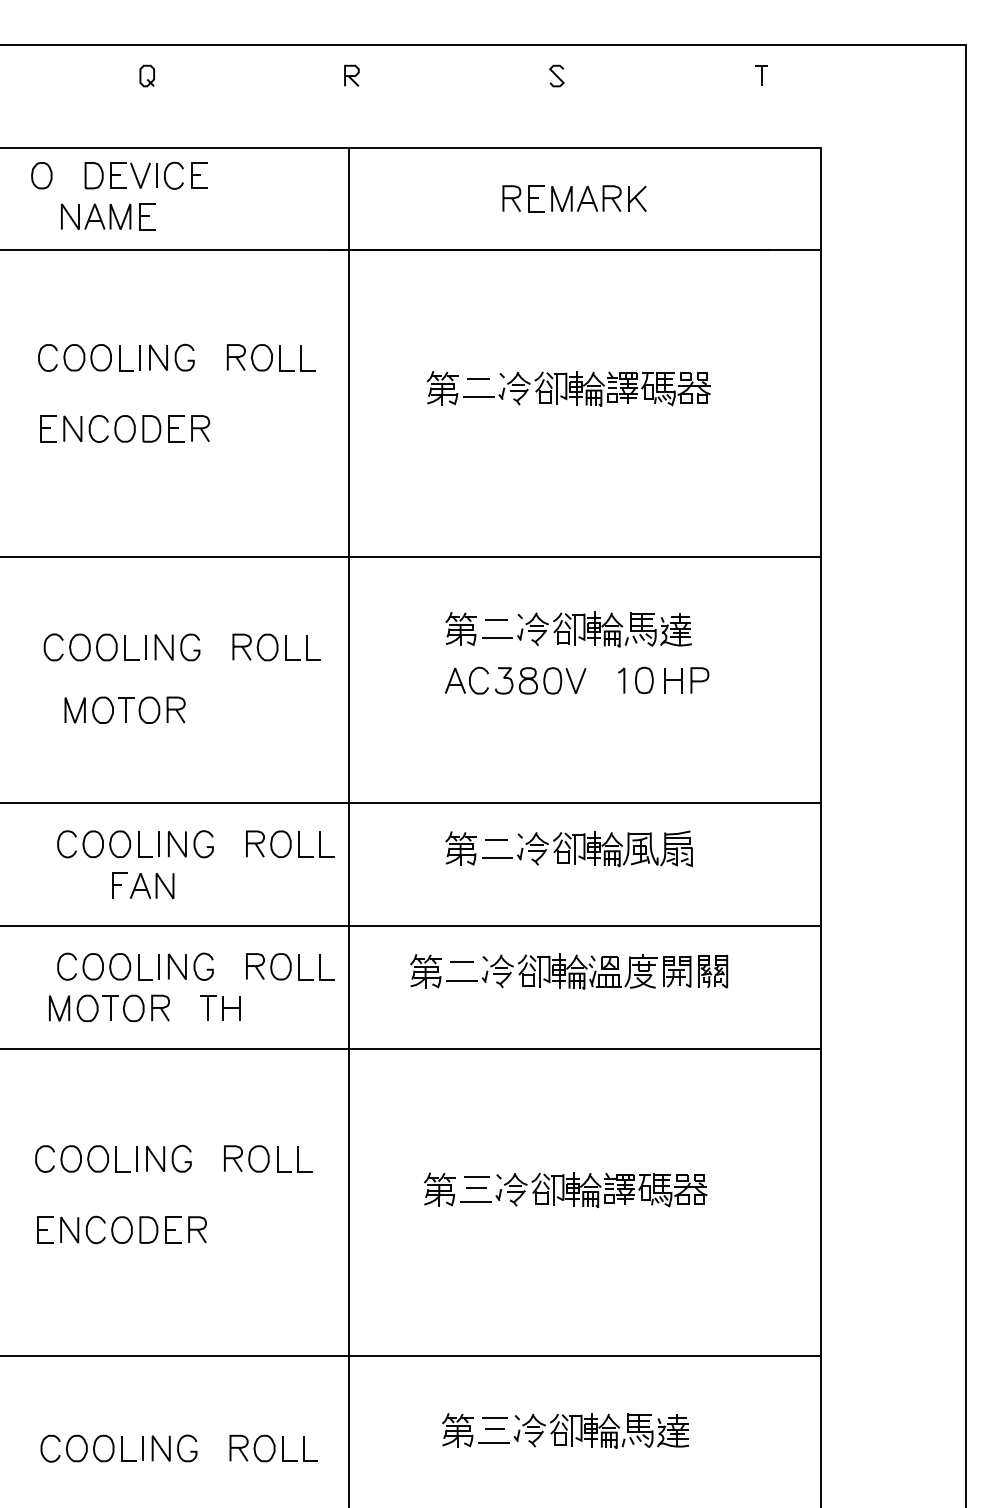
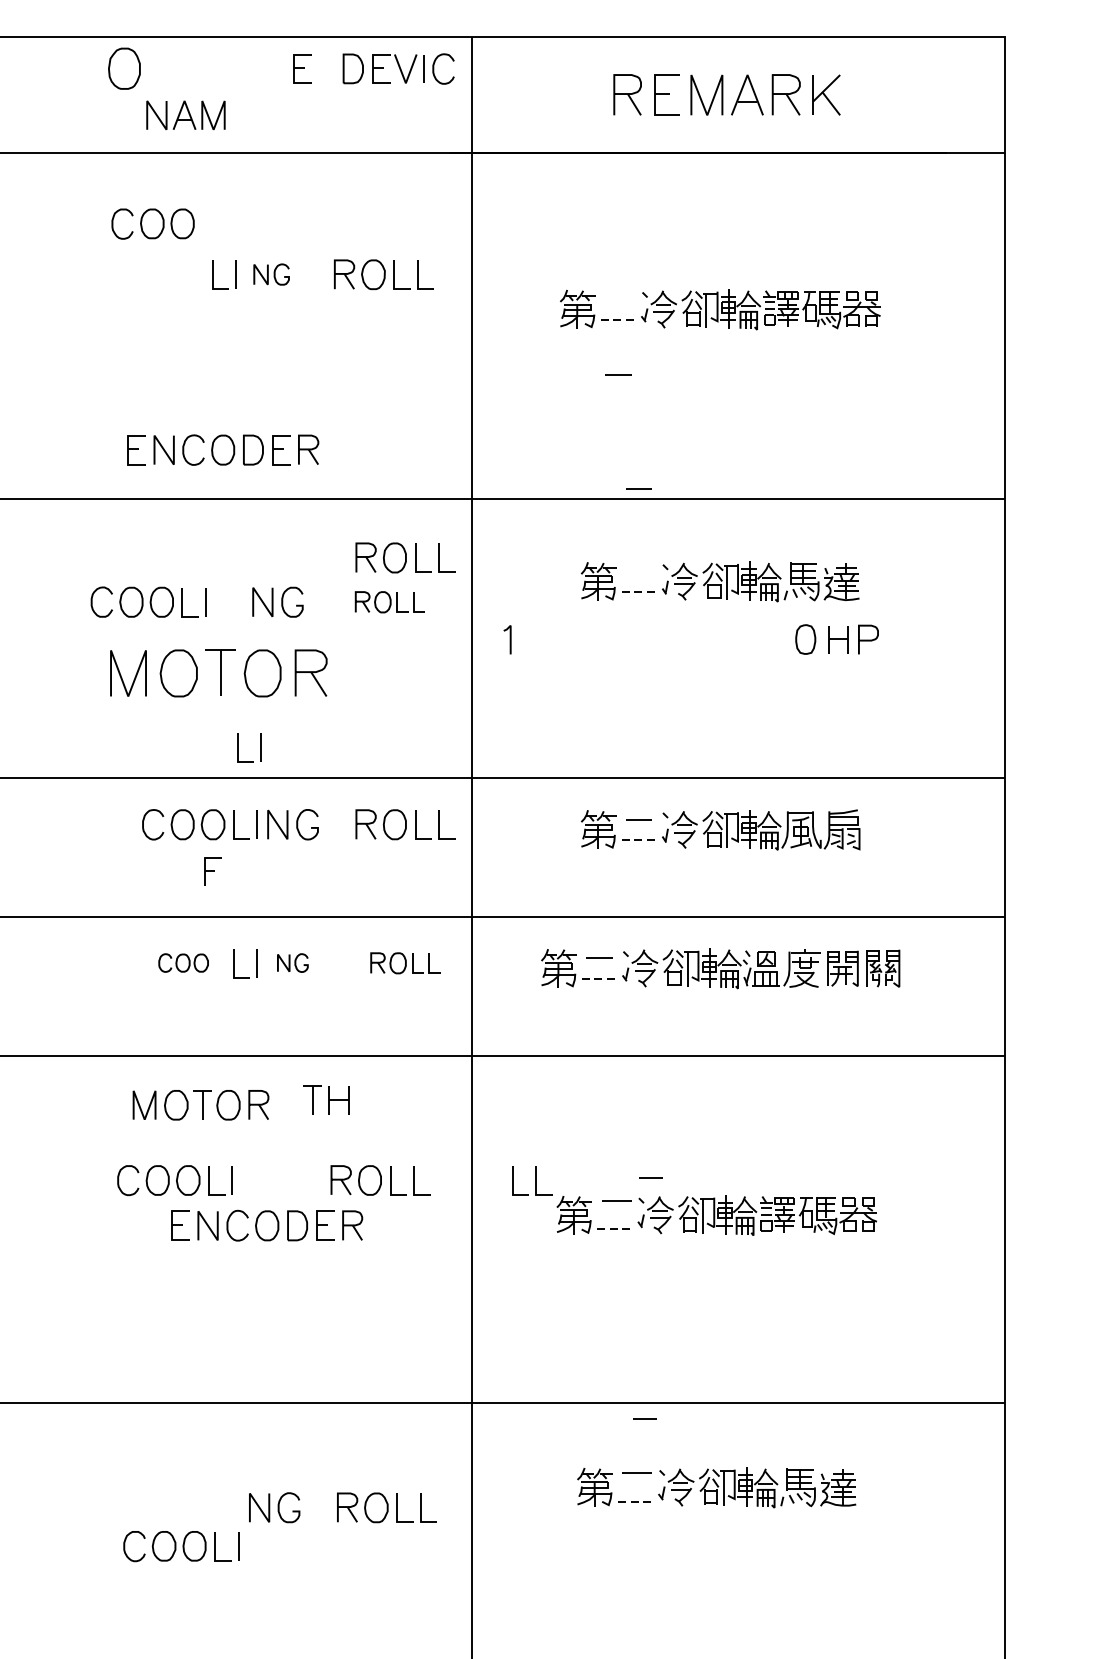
part: (41, 175) -> (124, 68), size x1.4
part: (133, 175) -> (397, 68), moved
part: (574, 198) -> (726, 94), size x1.4
part: (147, 216) -> (244, 115), removed
part: (74, 357) -> (152, 223), moved
part: (171, 357) -> (271, 274), size x0.7
line: (478, 378) -> (618, 373), moved
line: (478, 397) -> (618, 319), solid -> dashed
part: (125, 428) -> (223, 449), moved
part: (290, 607) -> (405, 557), added
line: (496, 619) -> (638, 488), moved
line: (497, 638) -> (639, 592), solid -> dashed
part: (94, 647) -> (147, 602), moved
part: (276, 647) -> (389, 602), size x0.7
part: (515, 680) -> (660, 639), removed
line: (623, 680) -> (509, 639), moved
part: (124, 709) -> (218, 672), size x1.6
part: (142, 776) -> (238, 748), added
line: (497, 857) -> (639, 839), solid -> dashed
part: (152, 885) -> (249, 871), removed
part: (93, 966) -> (182, 962), size x0.6
part: (190, 966) -> (292, 962), size x0.6
part: (290, 966) -> (405, 962), size x0.7
line: (462, 980) -> (600, 978), solid -> dashed
part: (109, 1007) -> (201, 1104), moved
part: (220, 1007) -> (326, 1099), moved
part: (168, 1158) -> (267, 1179), removed
part: (402, 1159) -> (532, 1181), added
line: (476, 1187) -> (651, 1177), moved
line: (475, 1202) -> (614, 1229), solid -> dashed
part: (121, 1229) -> (266, 1225), moved
line: (494, 1428) -> (644, 1418), moved
line: (494, 1443) -> (636, 1502), solid -> dashed
part: (91, 1448) -> (180, 1546), moved

